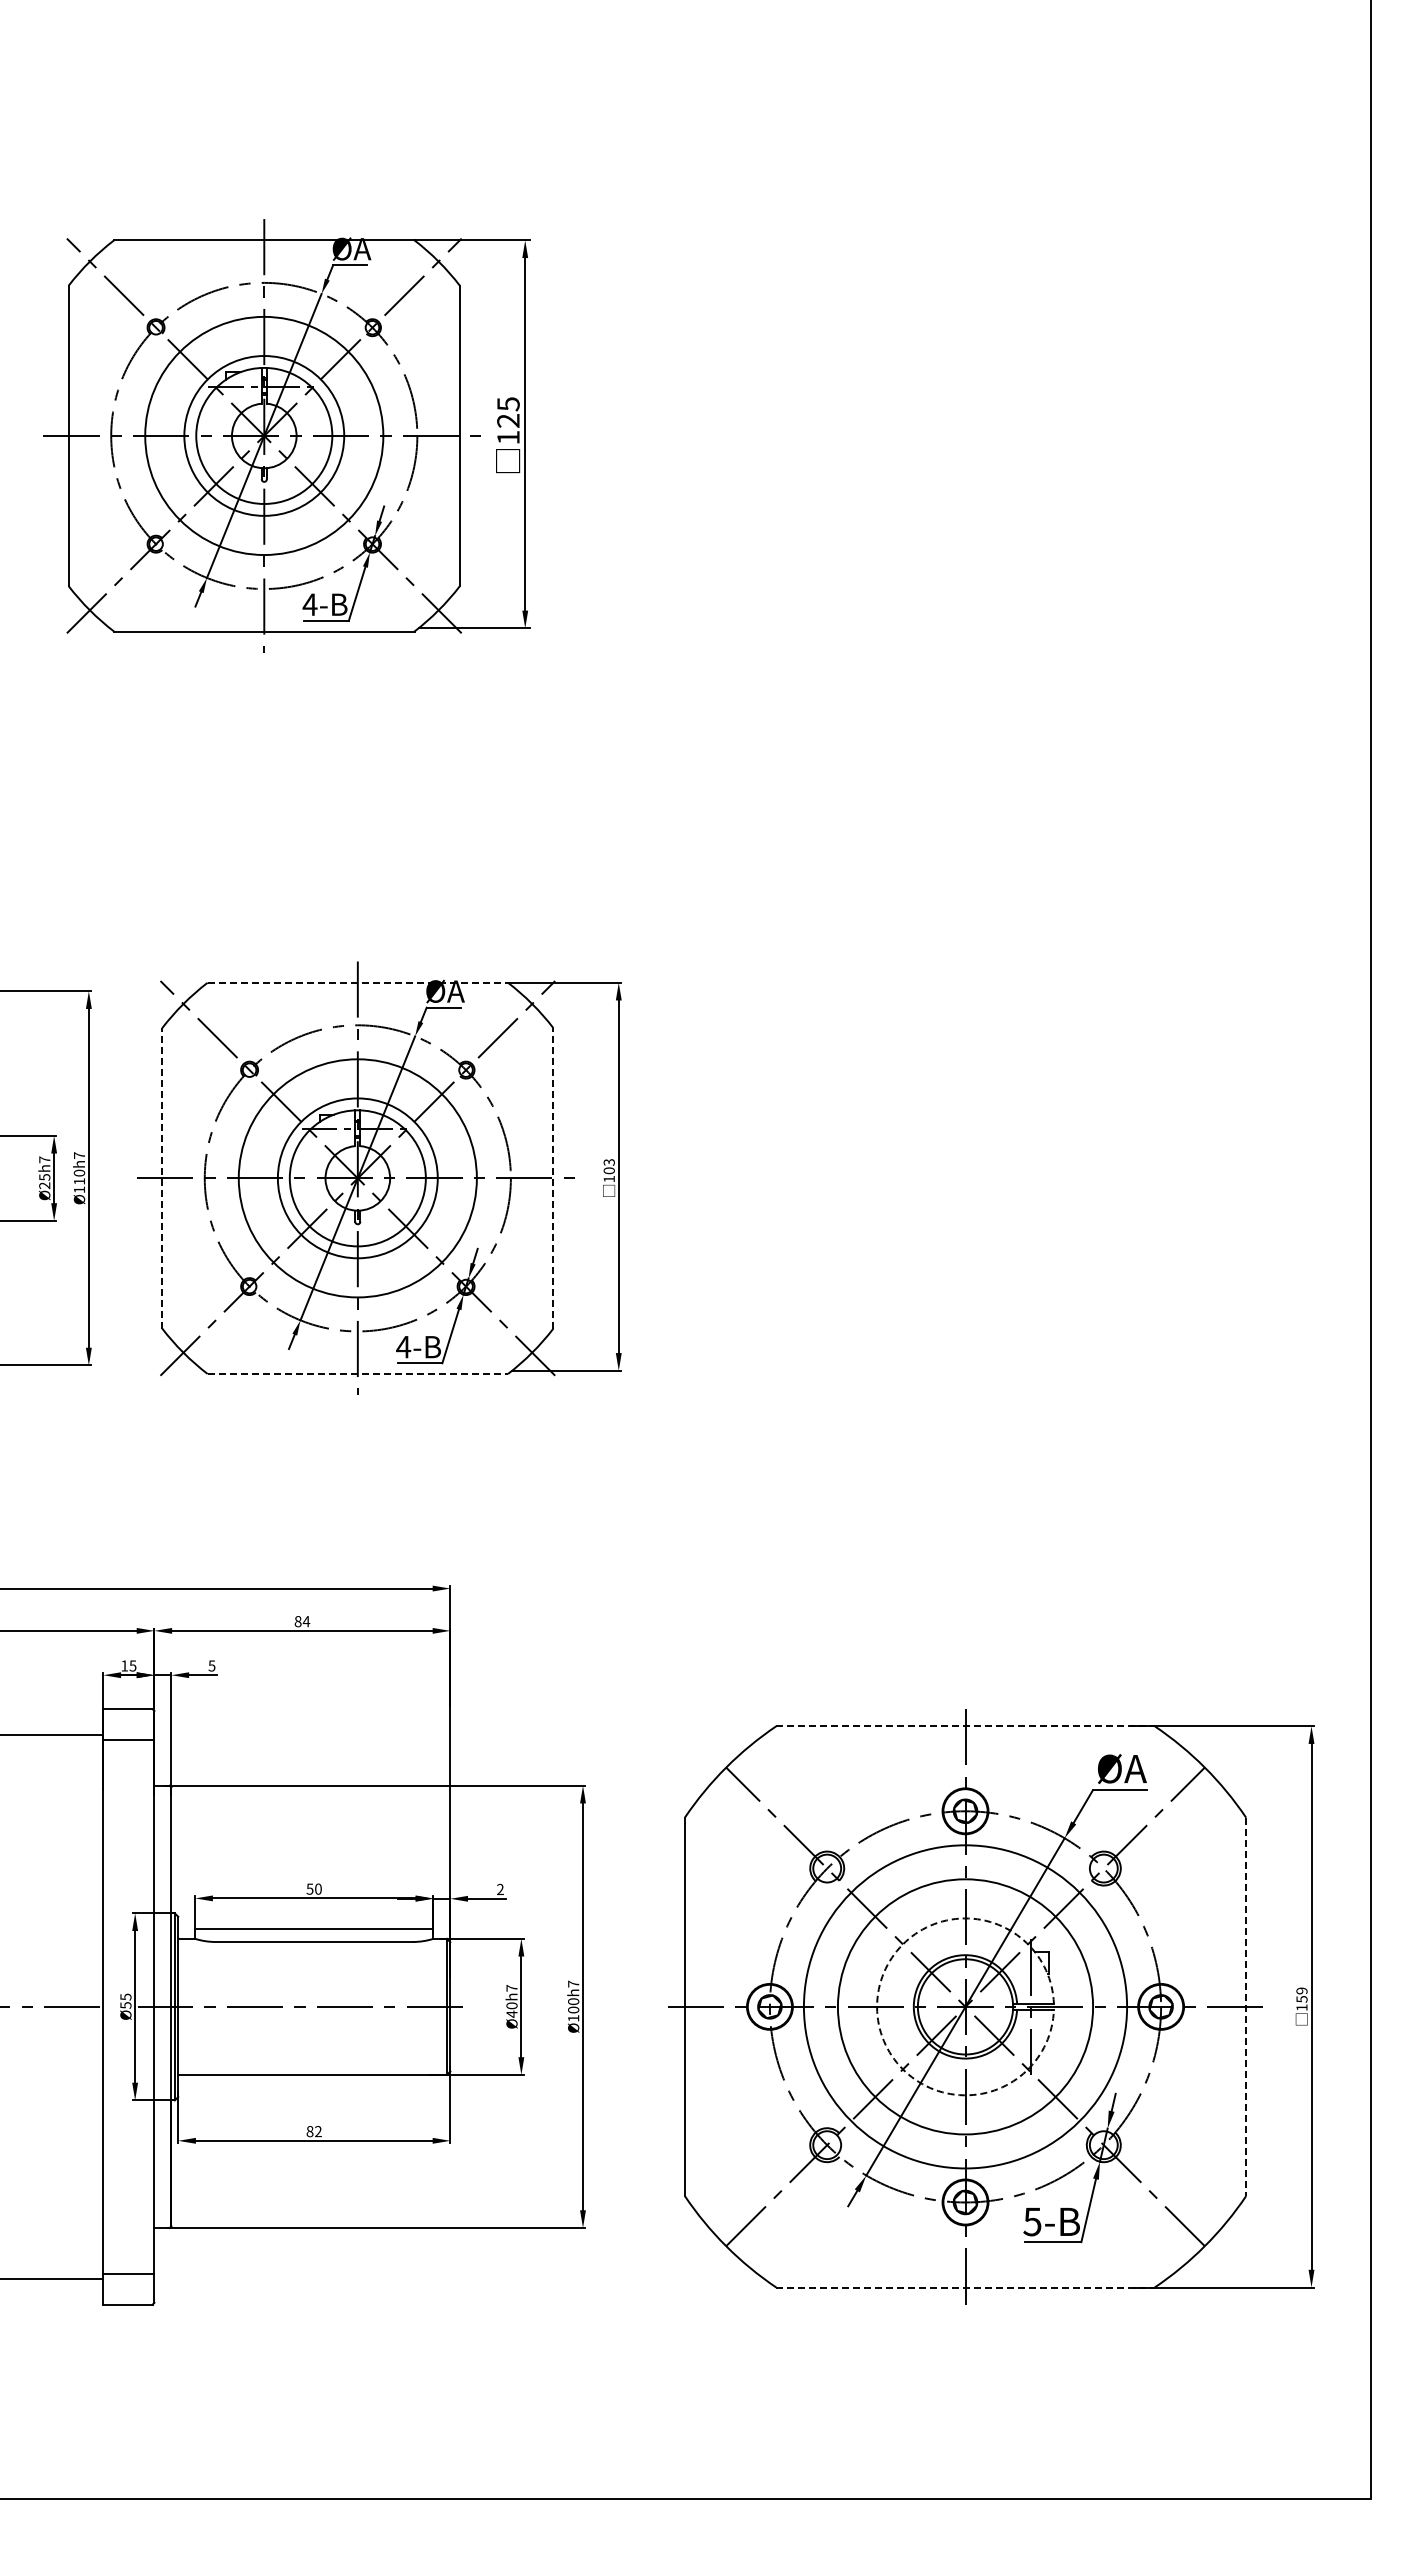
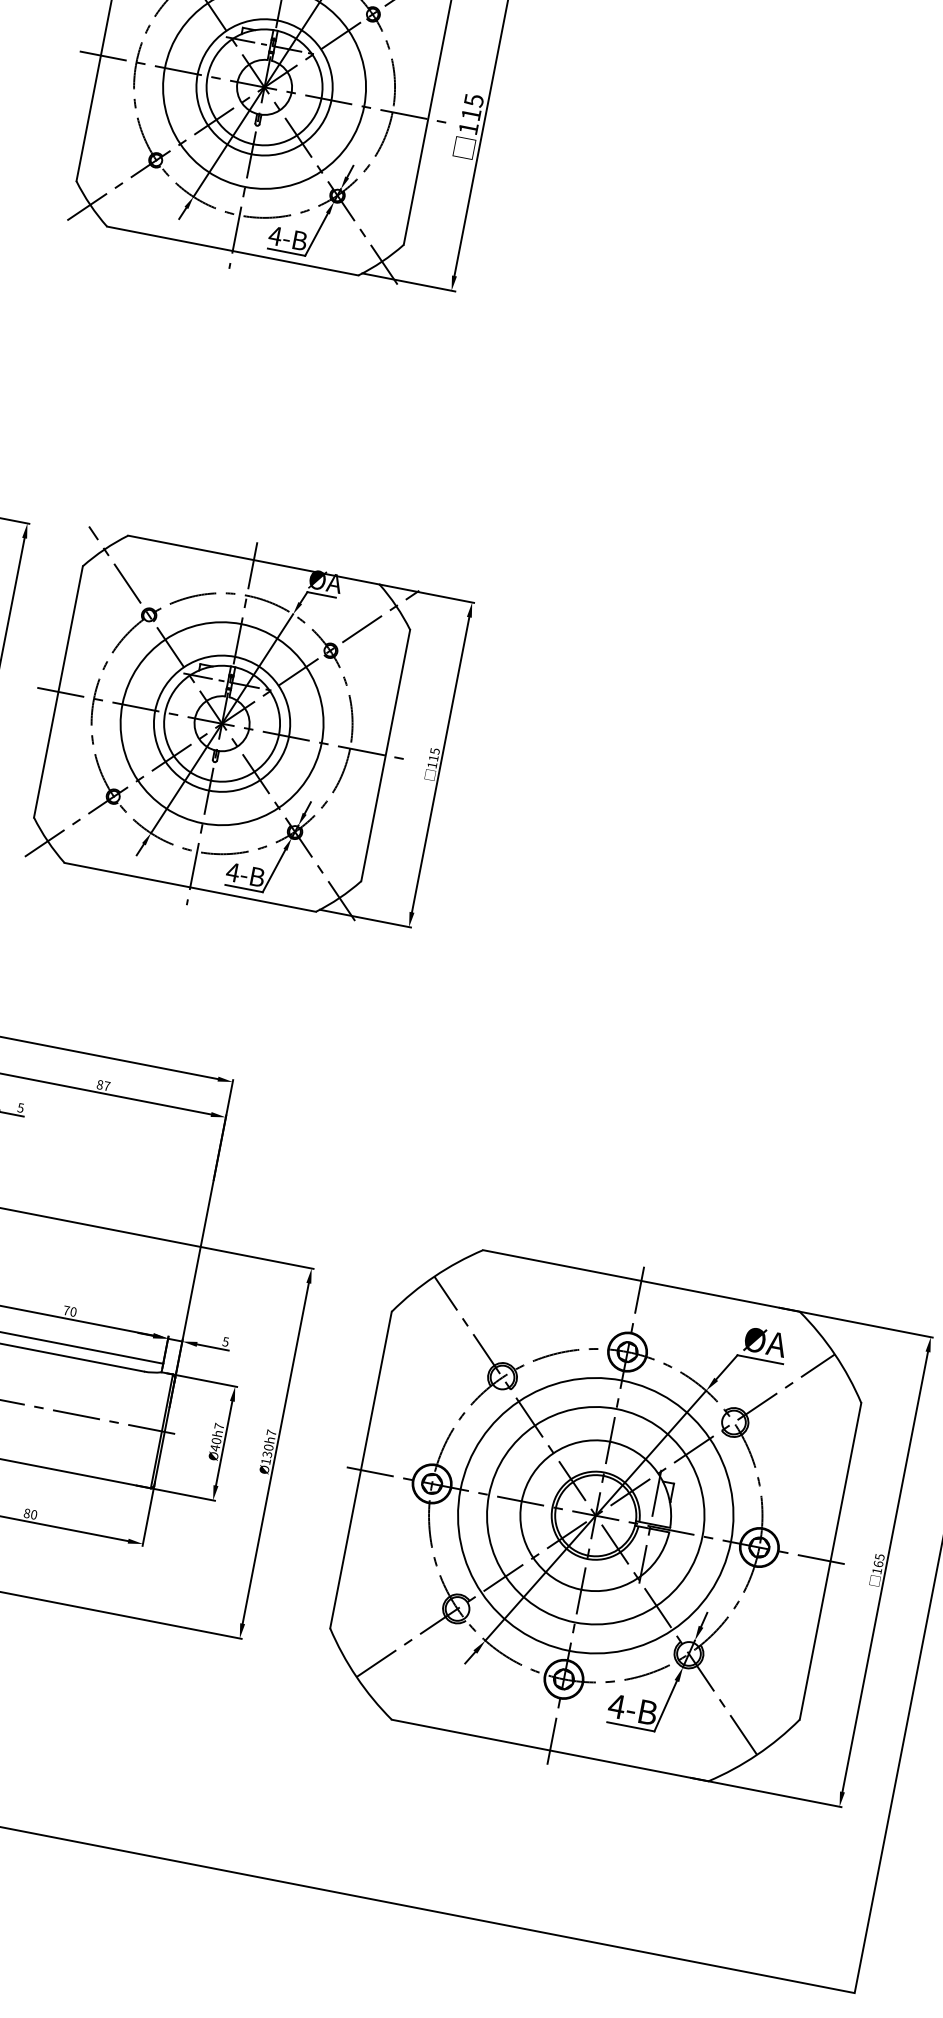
text: (508, 420) -> (471, 114), 125 -> 115
line: (358, 982) -> (254, 559), dashed -> solid
text: (608, 1166) -> (433, 754), 103 -> 115
line: (162, 1177) -> (58, 691), dashed -> solid
line: (553, 1177) -> (385, 754), dashed -> solid
line: (358, 1373) -> (190, 887), dashed -> solid
text: (306, 1621) -> (107, 1086), 84 -> 87
line: (966, 1726) -> (642, 1281), dashed -> solid
text: (309, 1888) -> (66, 1310), 50 -> 70
text: (500, 1889) -> (225, 1341), 2 -> 5
text: (1301, 1994) -> (878, 1560), 159 -> 165
arc: (877, 2006) -> (522, 1501), dashed -> solid
line: (1246, 2007) -> (830, 1561), dashed -> solid
text: (573, 2009) -> (267, 1454), Ø100h7 -> Ø130h7
text: (318, 2131) -> (34, 1514), 82 -> 80
text: (1032, 2221) -> (616, 1706), 5-B -> 4-B
line: (966, 2287) -> (550, 1750), dashed -> solid

